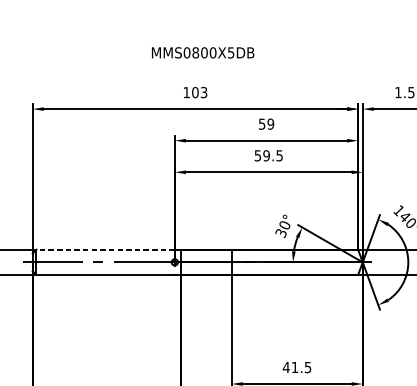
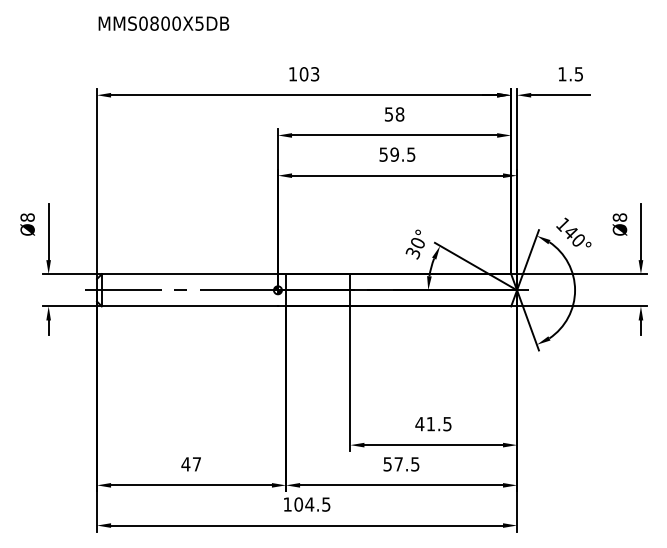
text: (202, 52) -> (163, 23), moved
text: (270, 124) -> (399, 114), 59 -> 58
line: (105, 249) -> (189, 274), dashed -> solid

